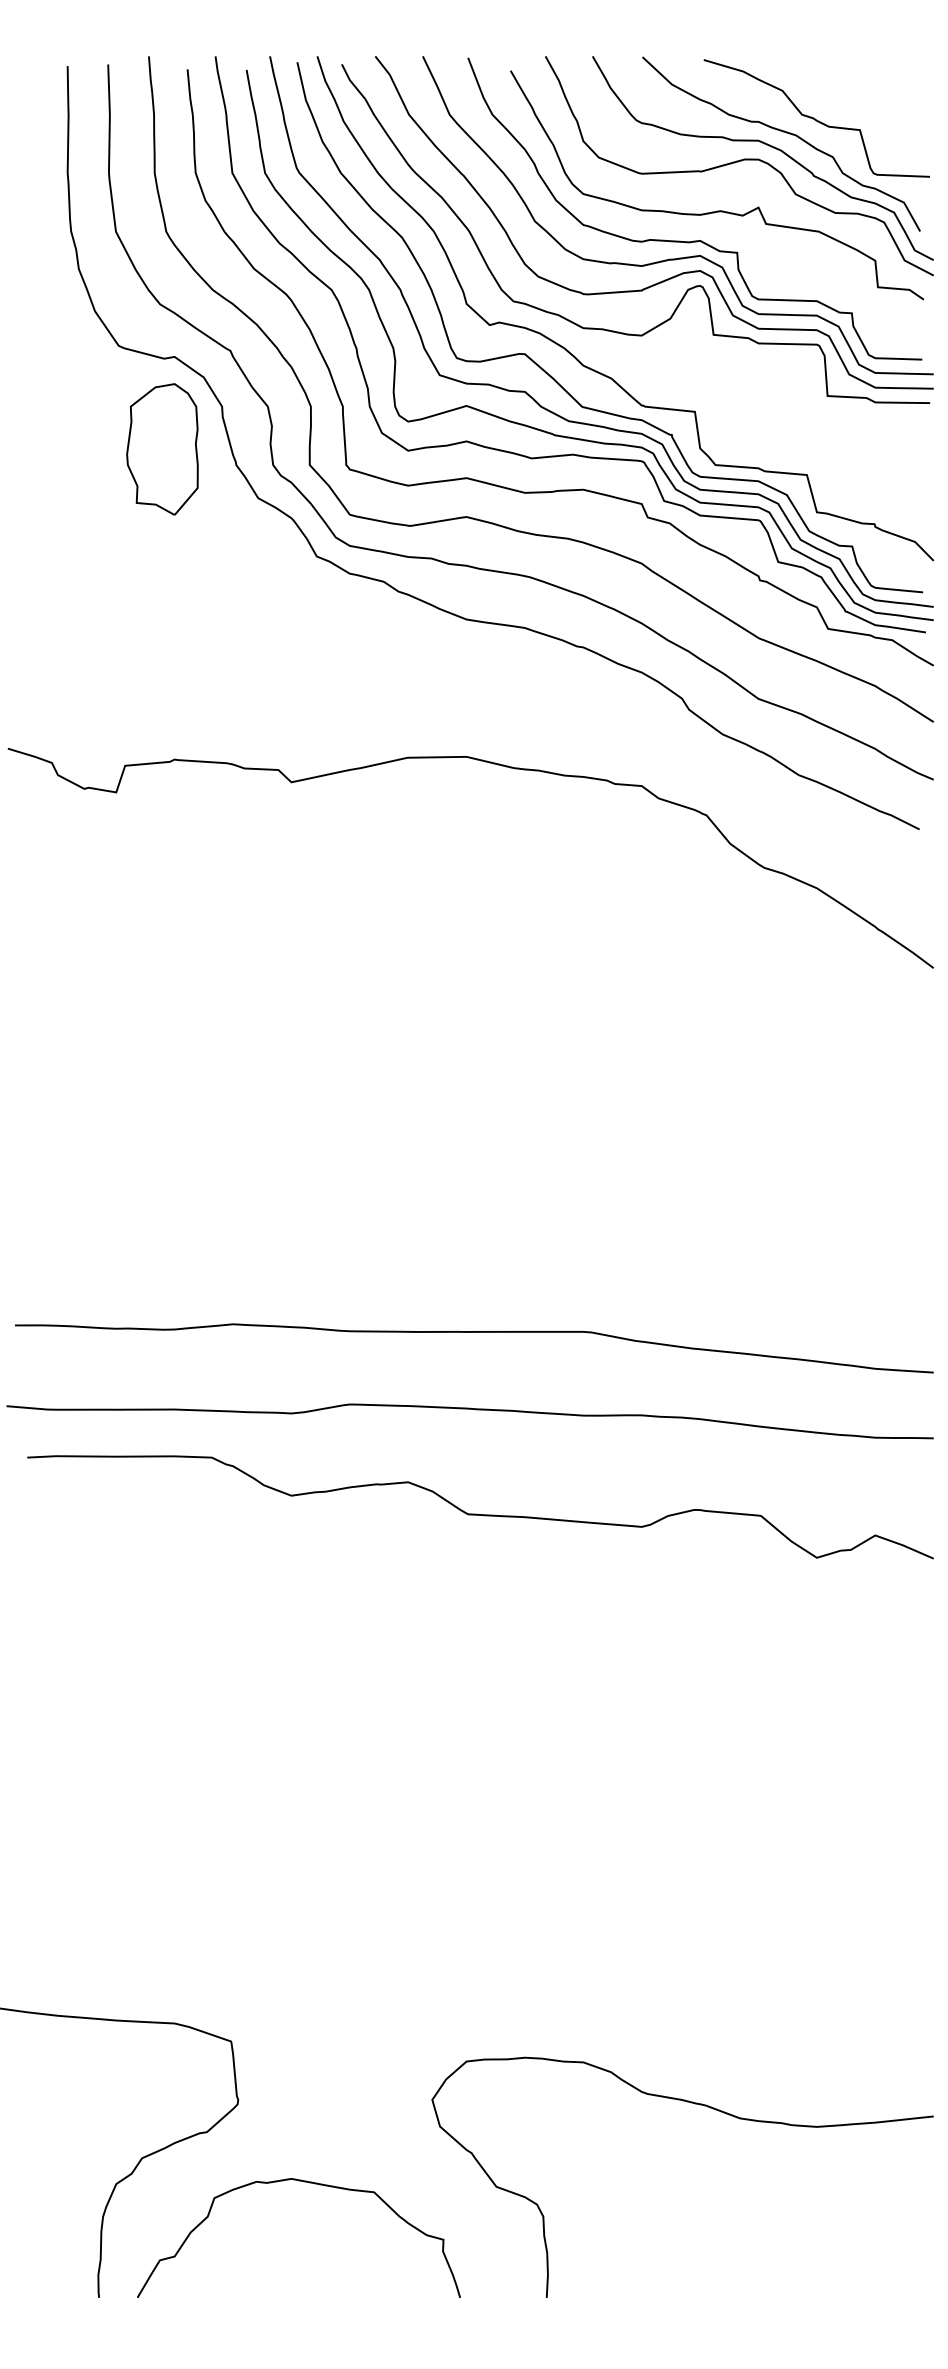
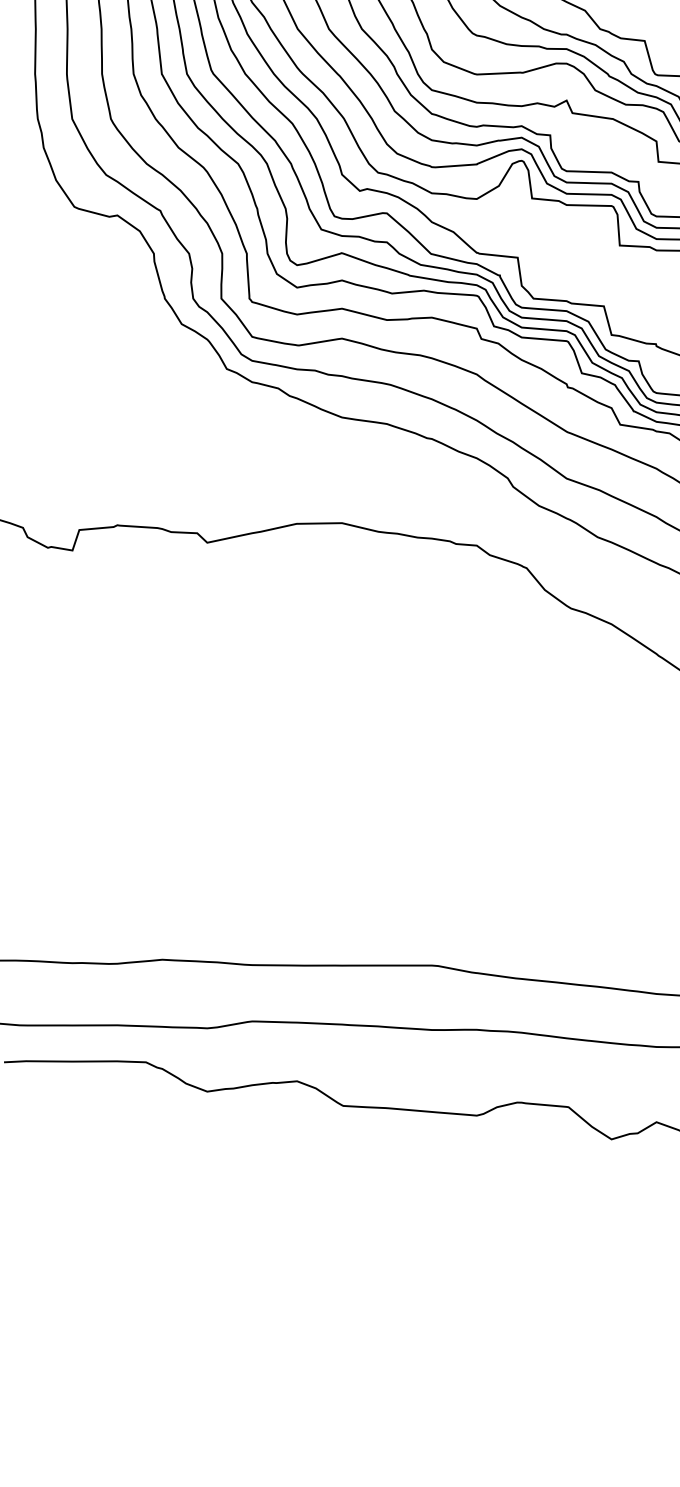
part: (162, 449) -> (108, 286), removed

